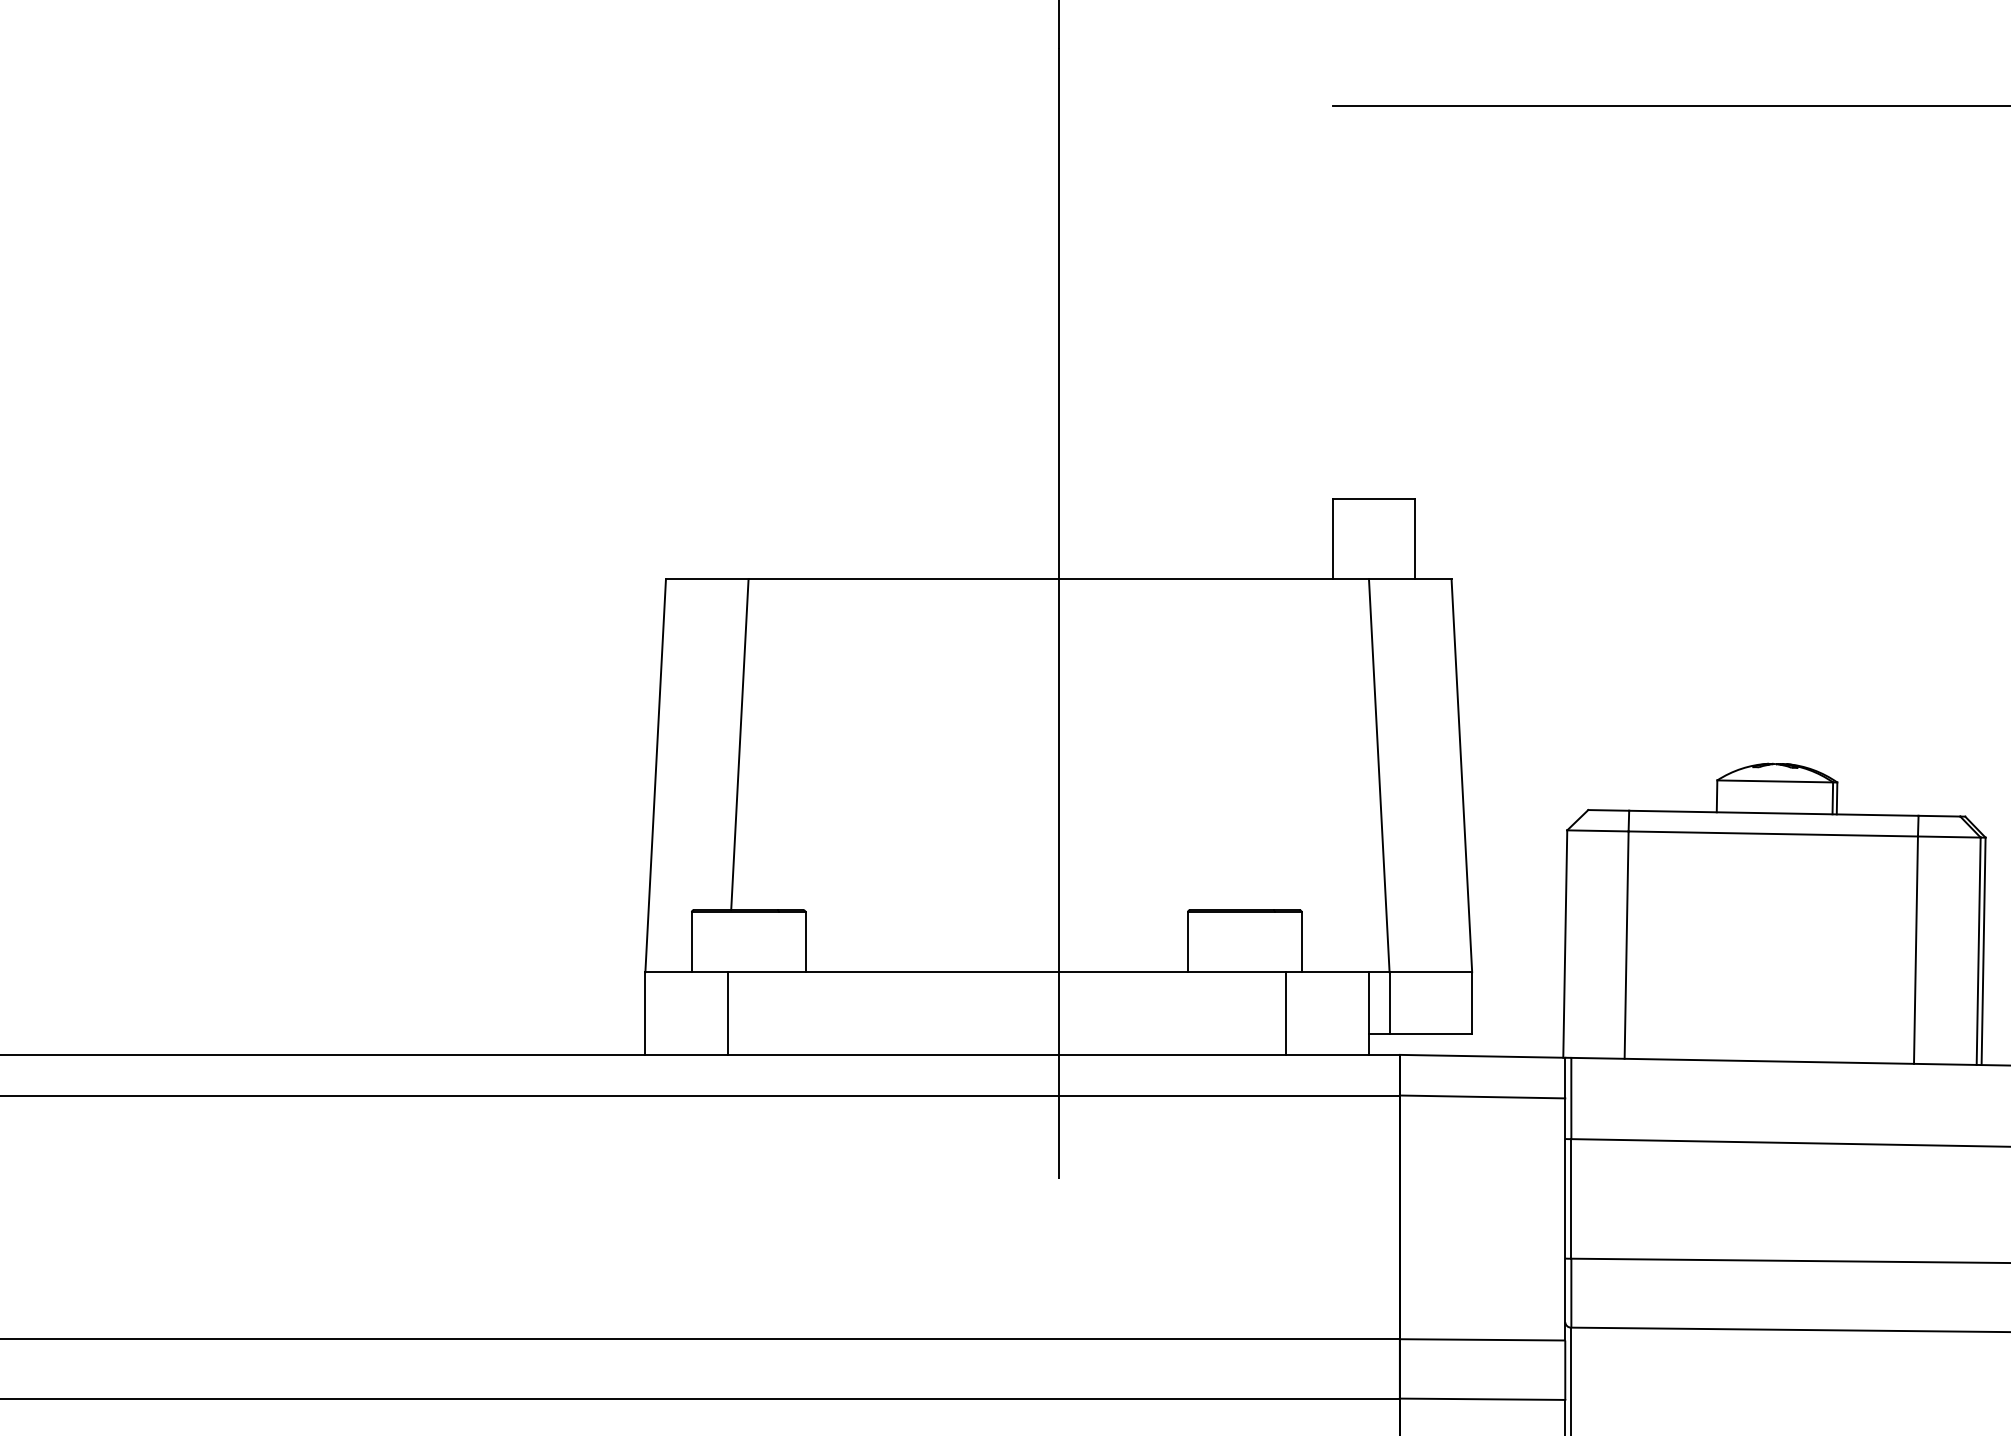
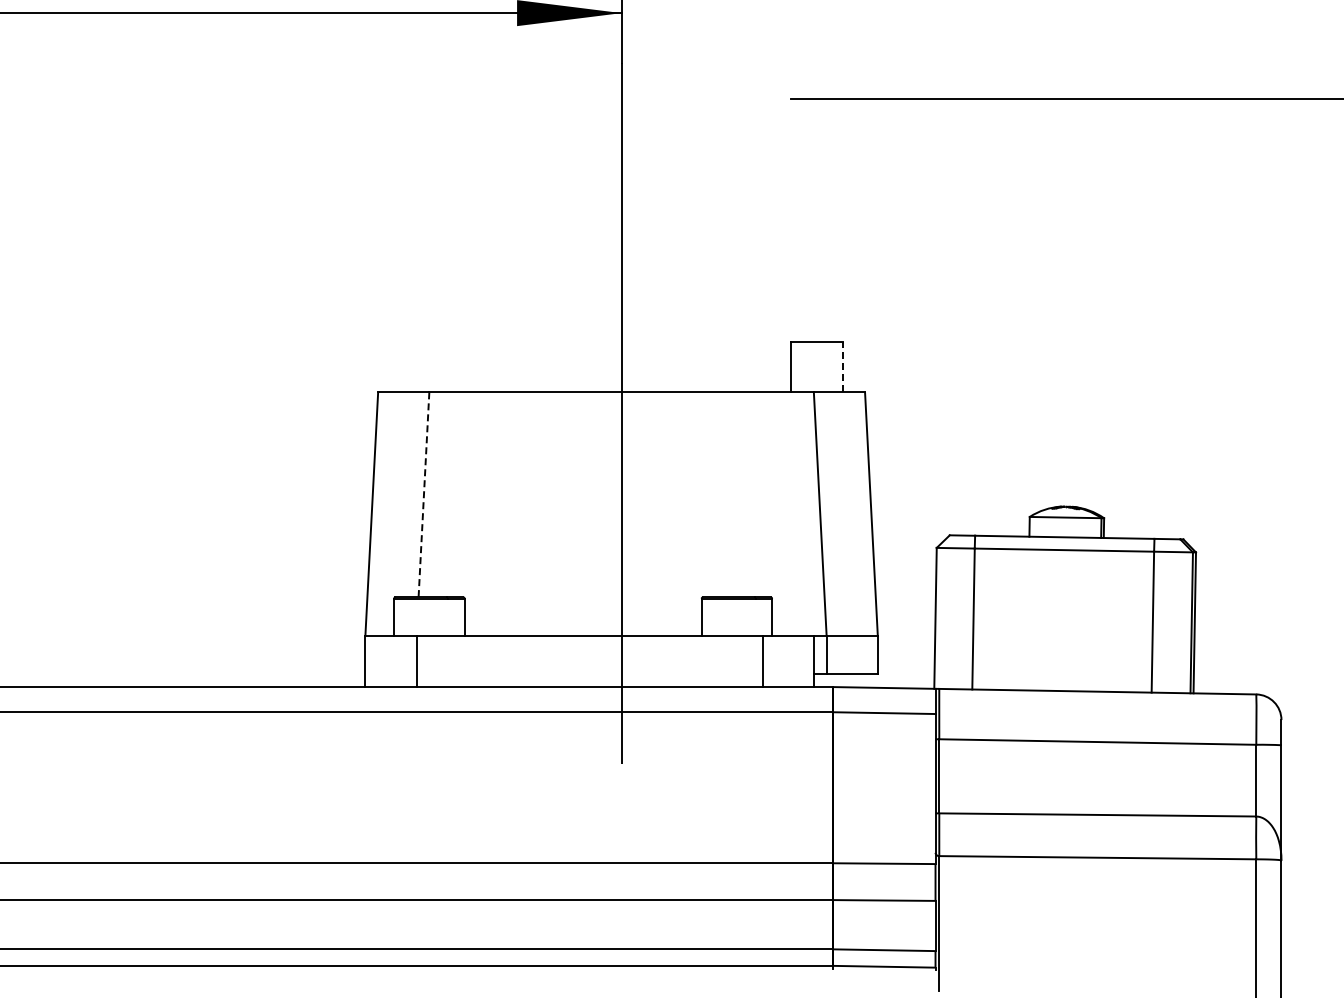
line: (1415, 539) -> (842, 367), solid -> dashed
line: (739, 744) -> (423, 494), solid -> dashed

